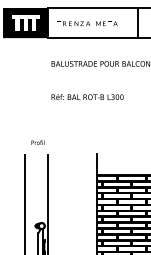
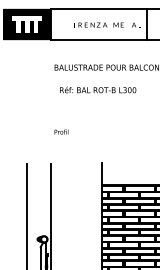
text: (87, 23) -> (104, 24), moved
text: (87, 97) -> (98, 90), moved
text: (37, 142) -> (60, 131), moved

